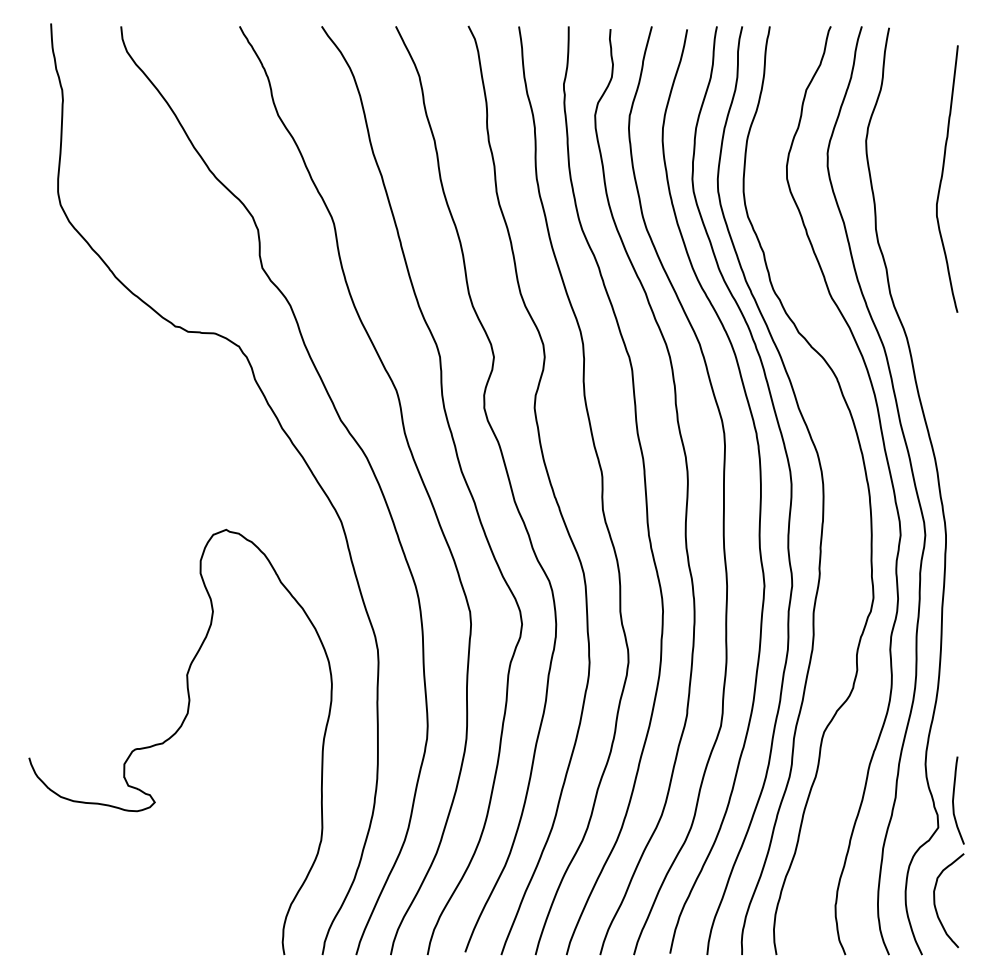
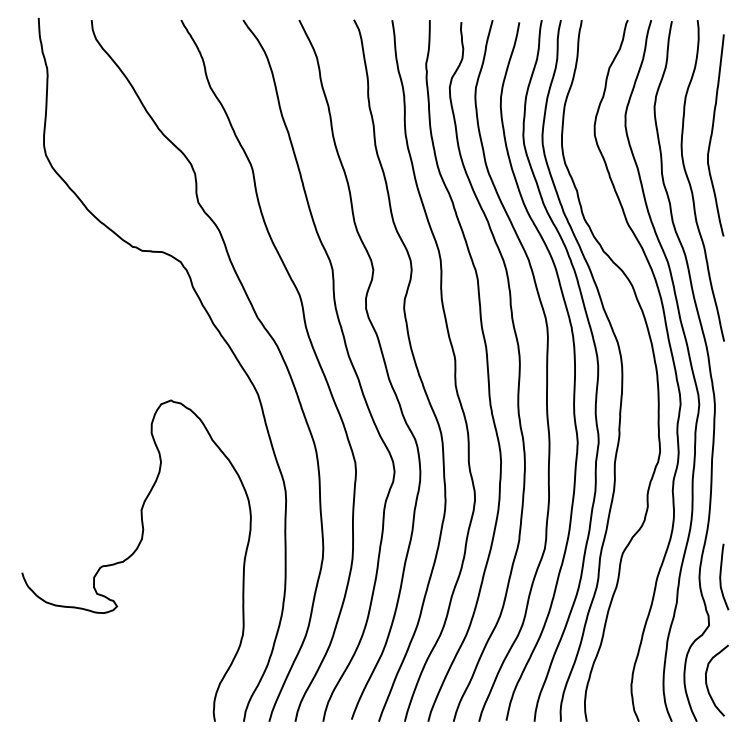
curve: (915, 245) -> (691, 185), added
curve: (954, 799) -> (721, 576), moved

